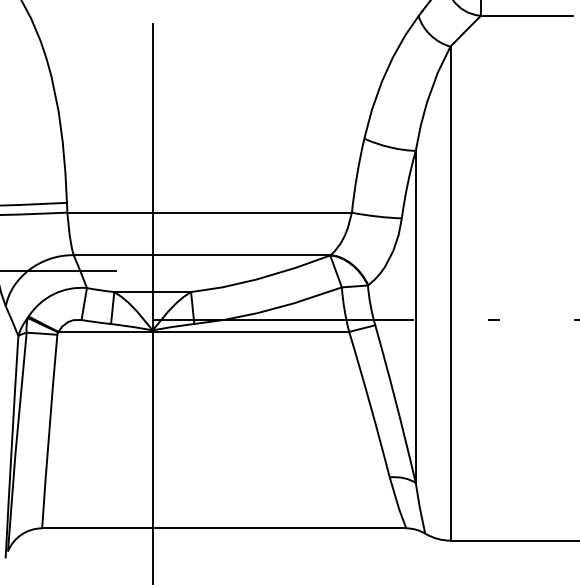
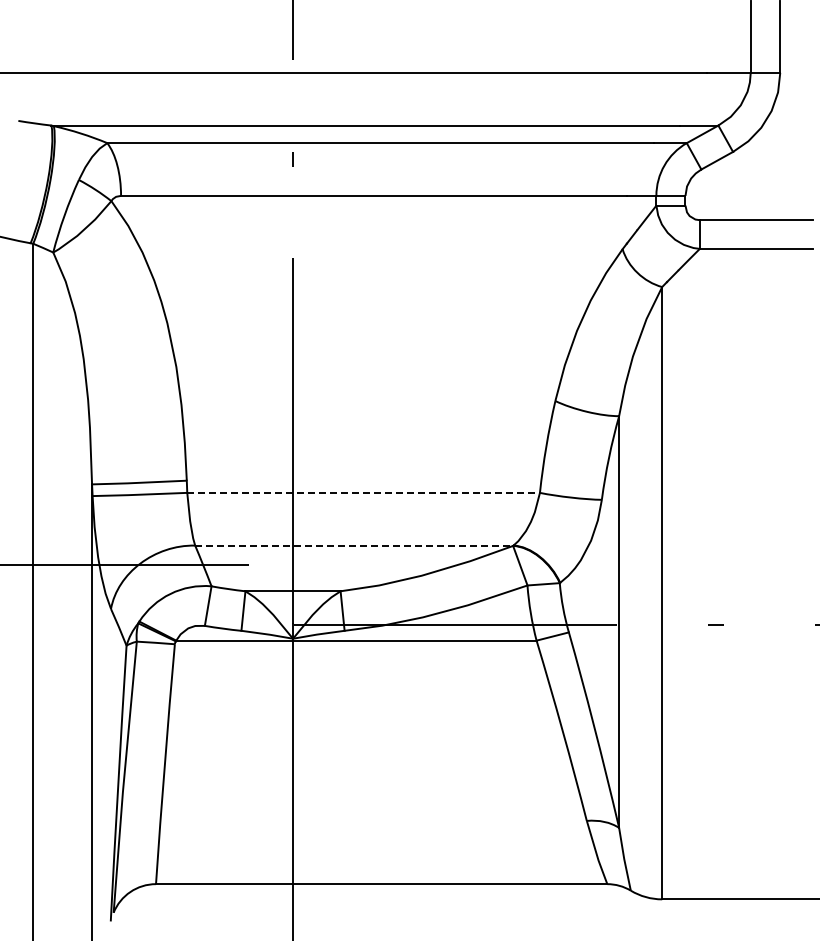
line: (210, 212) -> (364, 492), solid -> dashed
line: (202, 255) -> (354, 545), solid -> dashed

